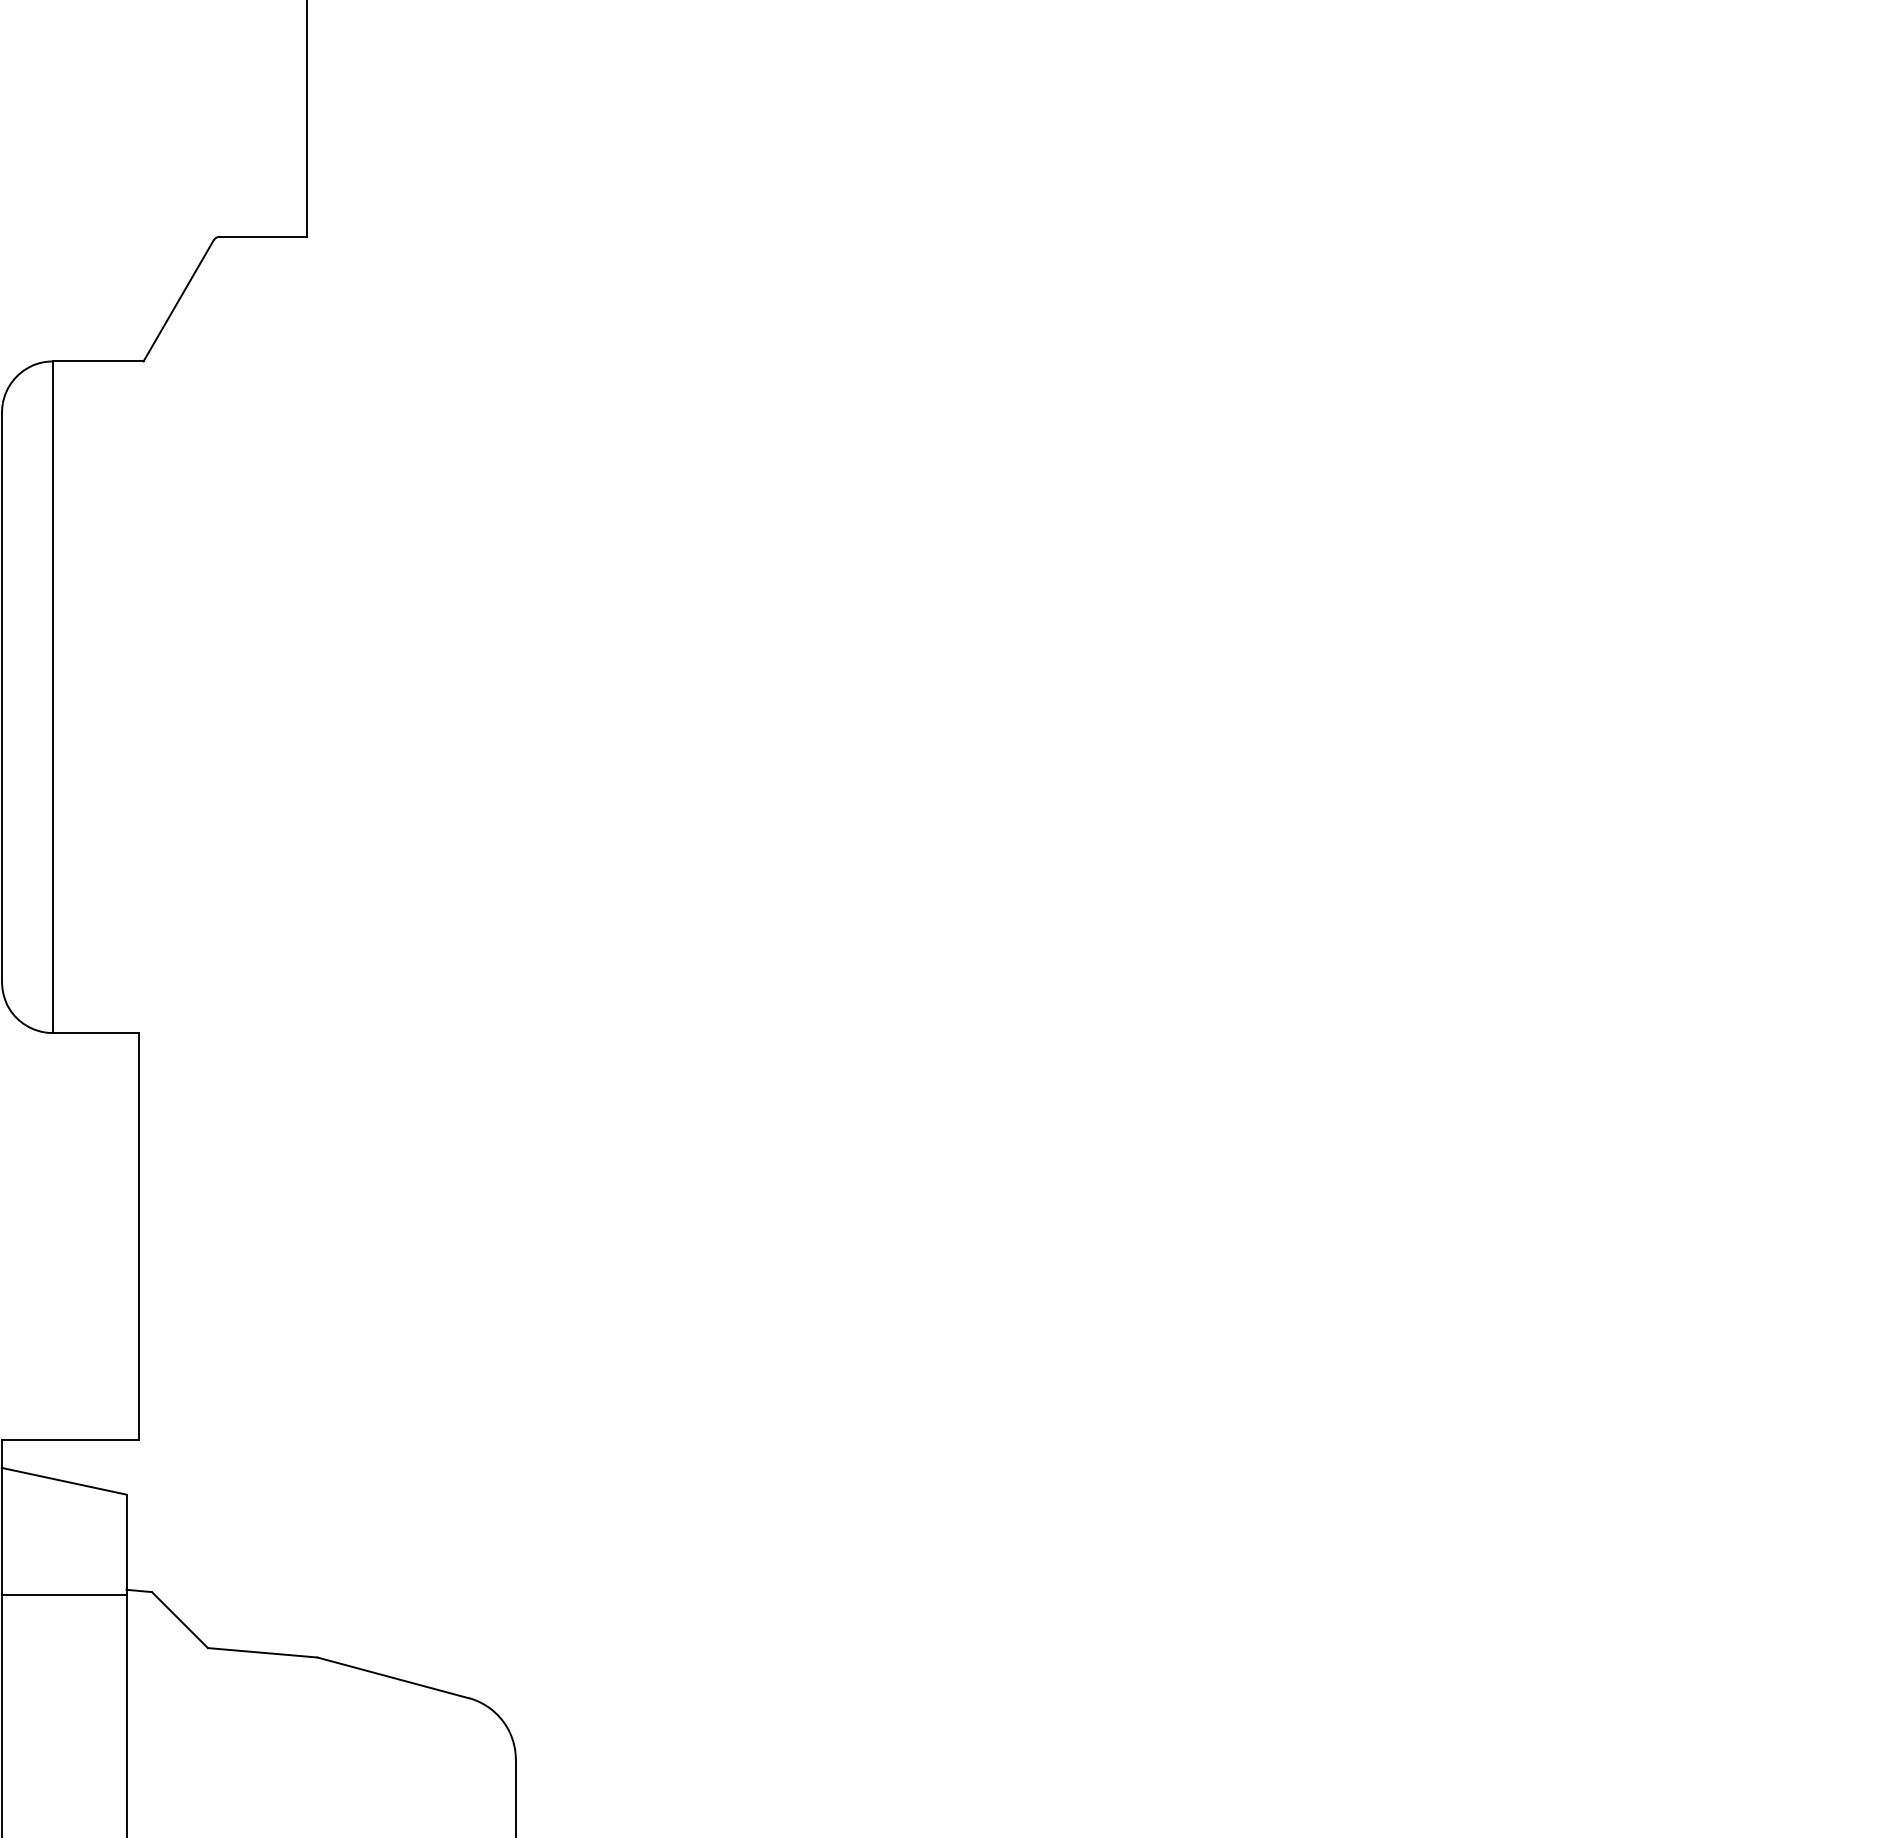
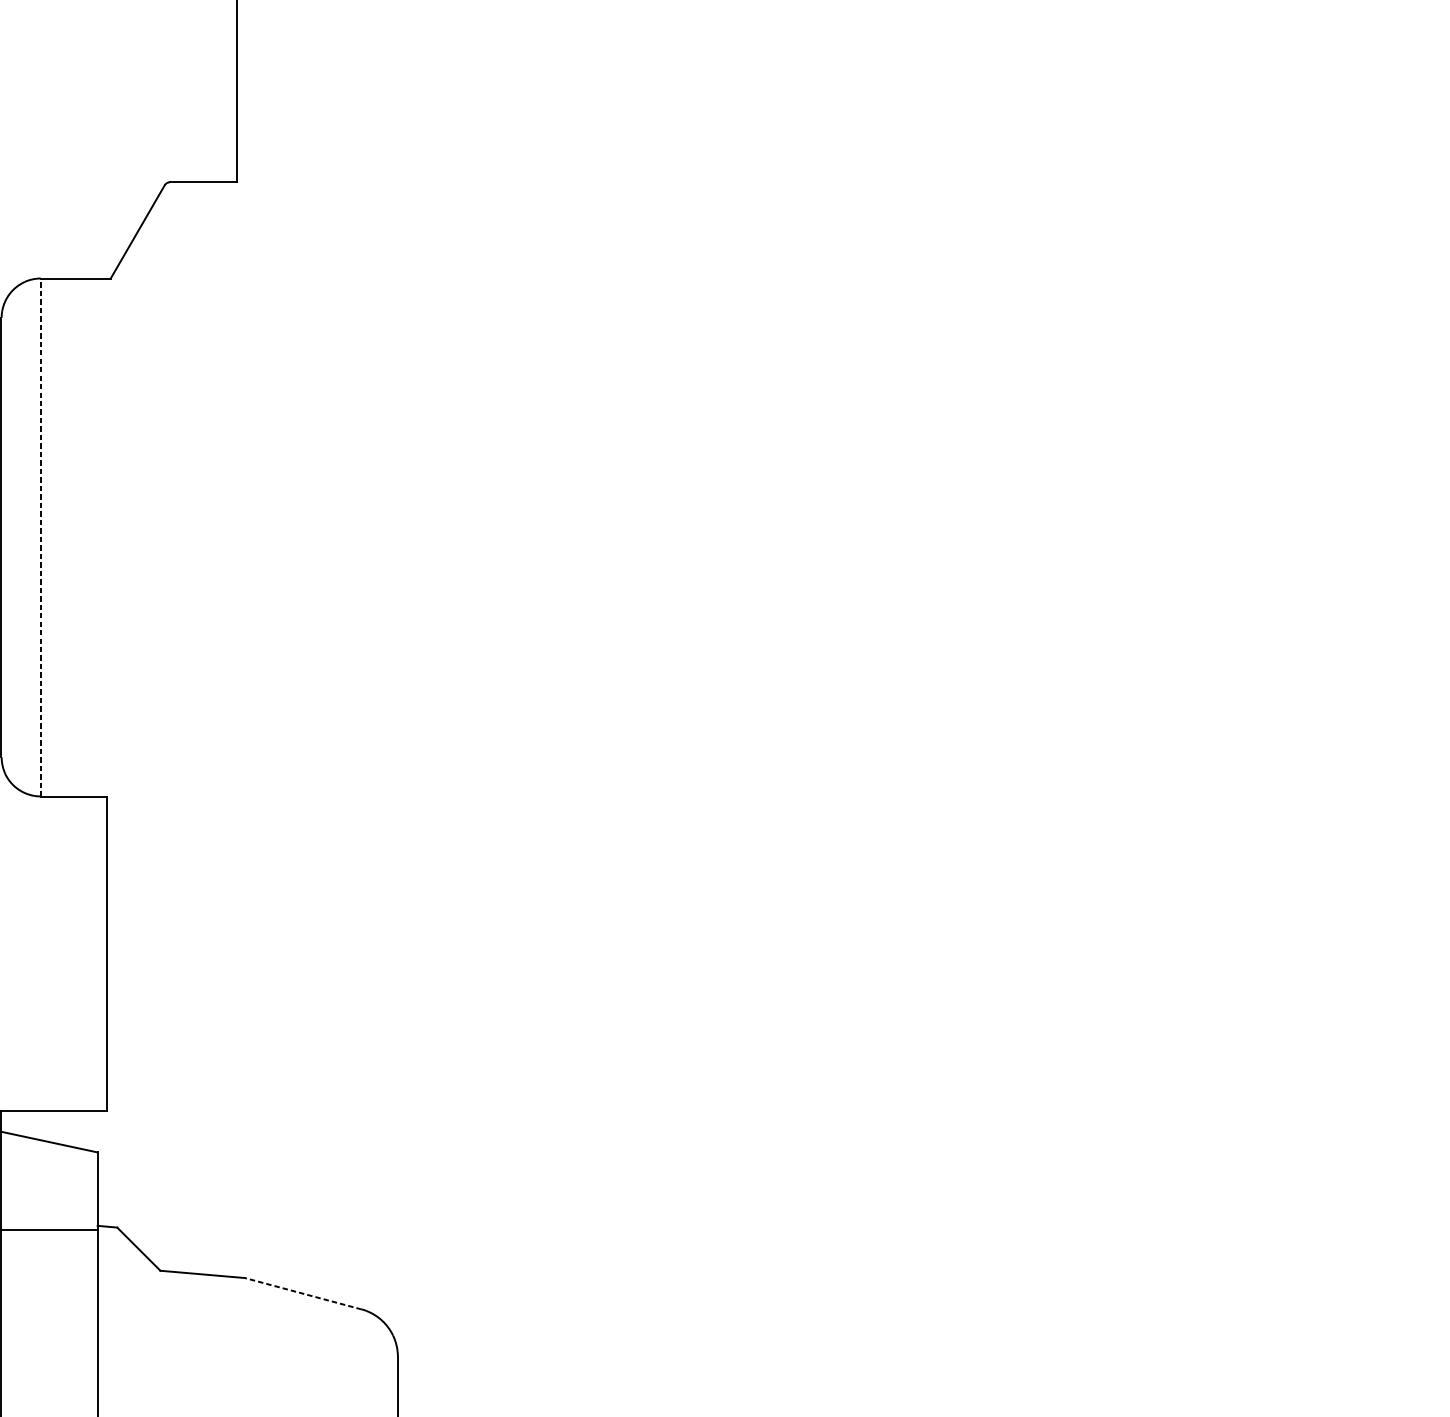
line: (52, 697) -> (40, 537), solid -> dashed
line: (392, 1677) -> (302, 1293), solid -> dashed

